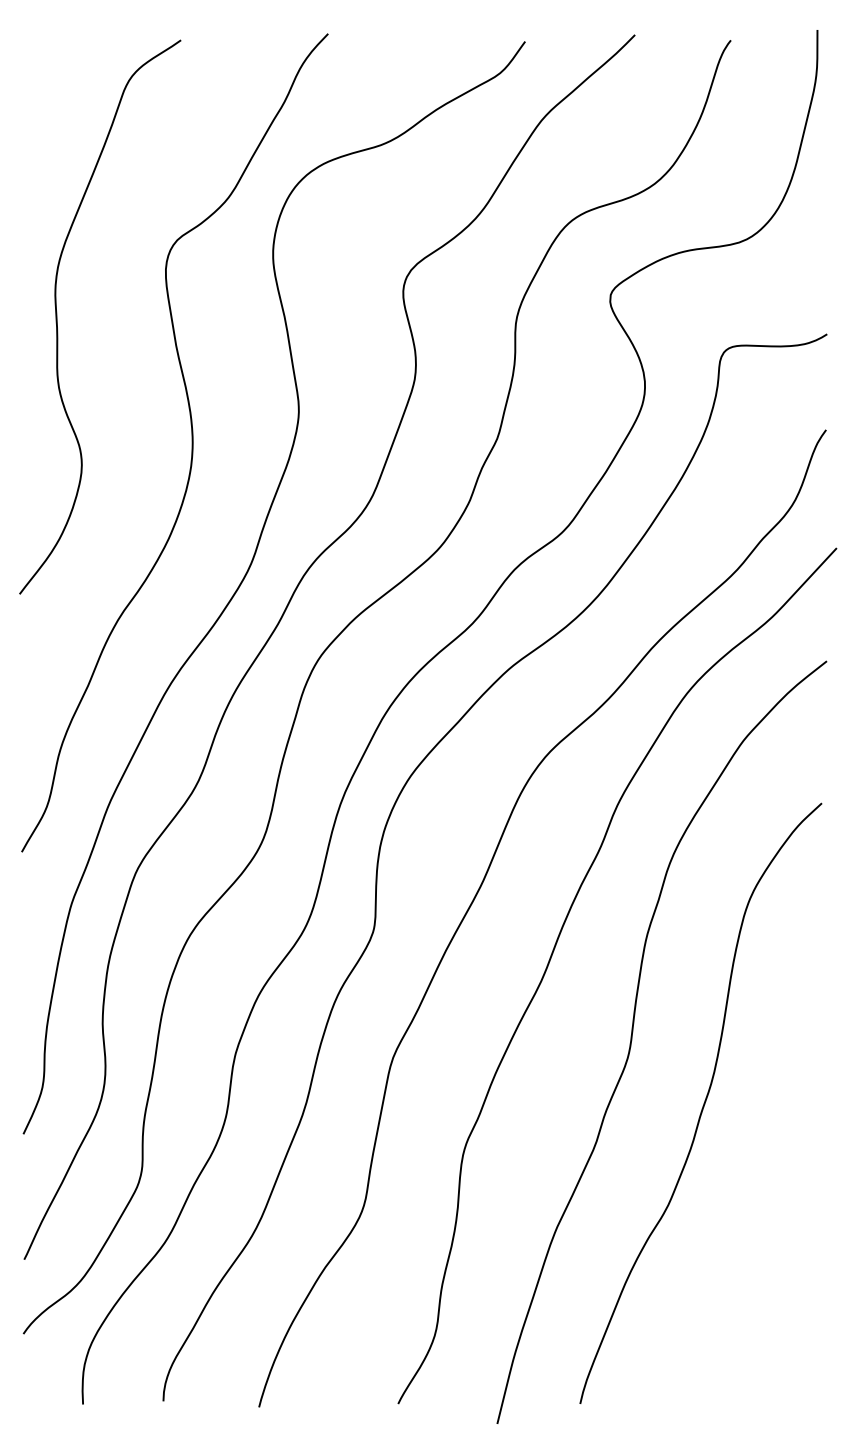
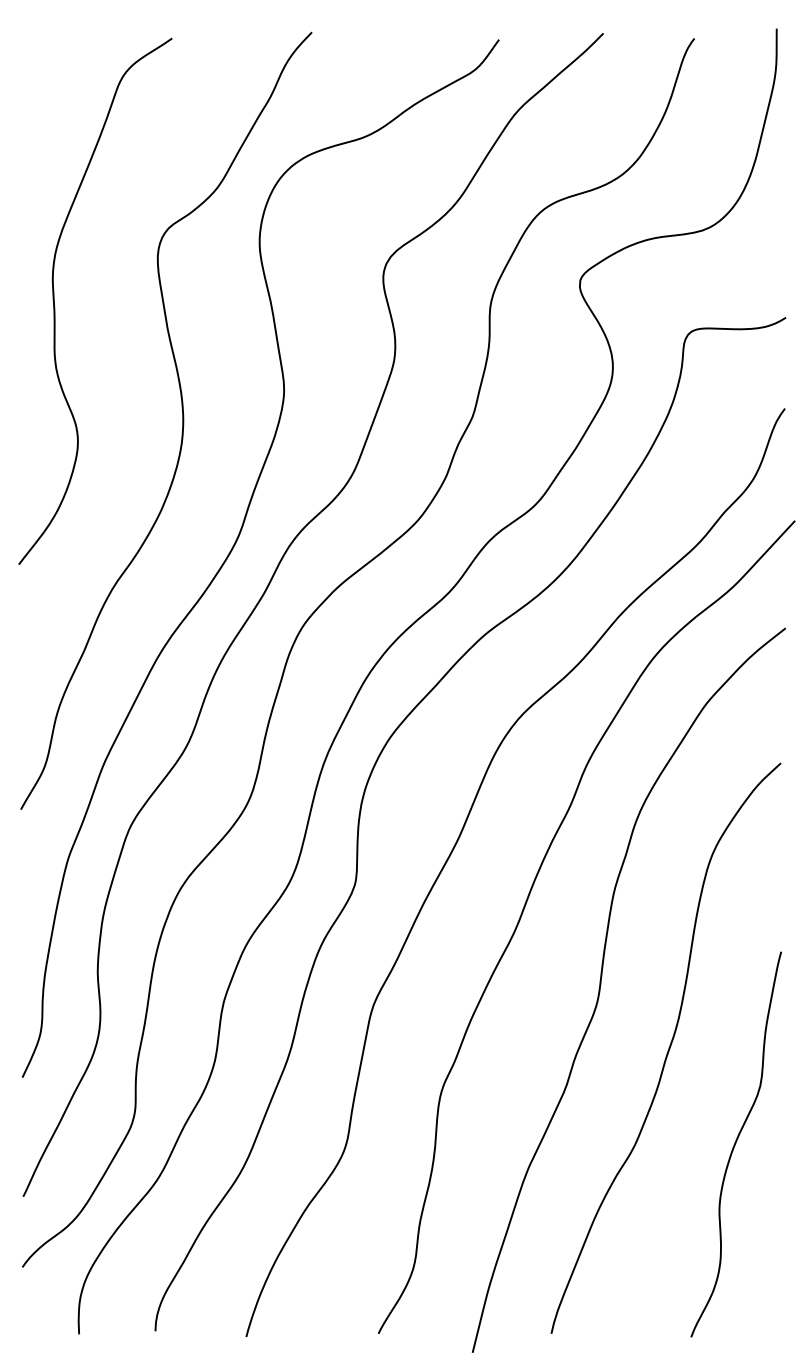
curve: (774, 1204) -> (735, 1144), added

